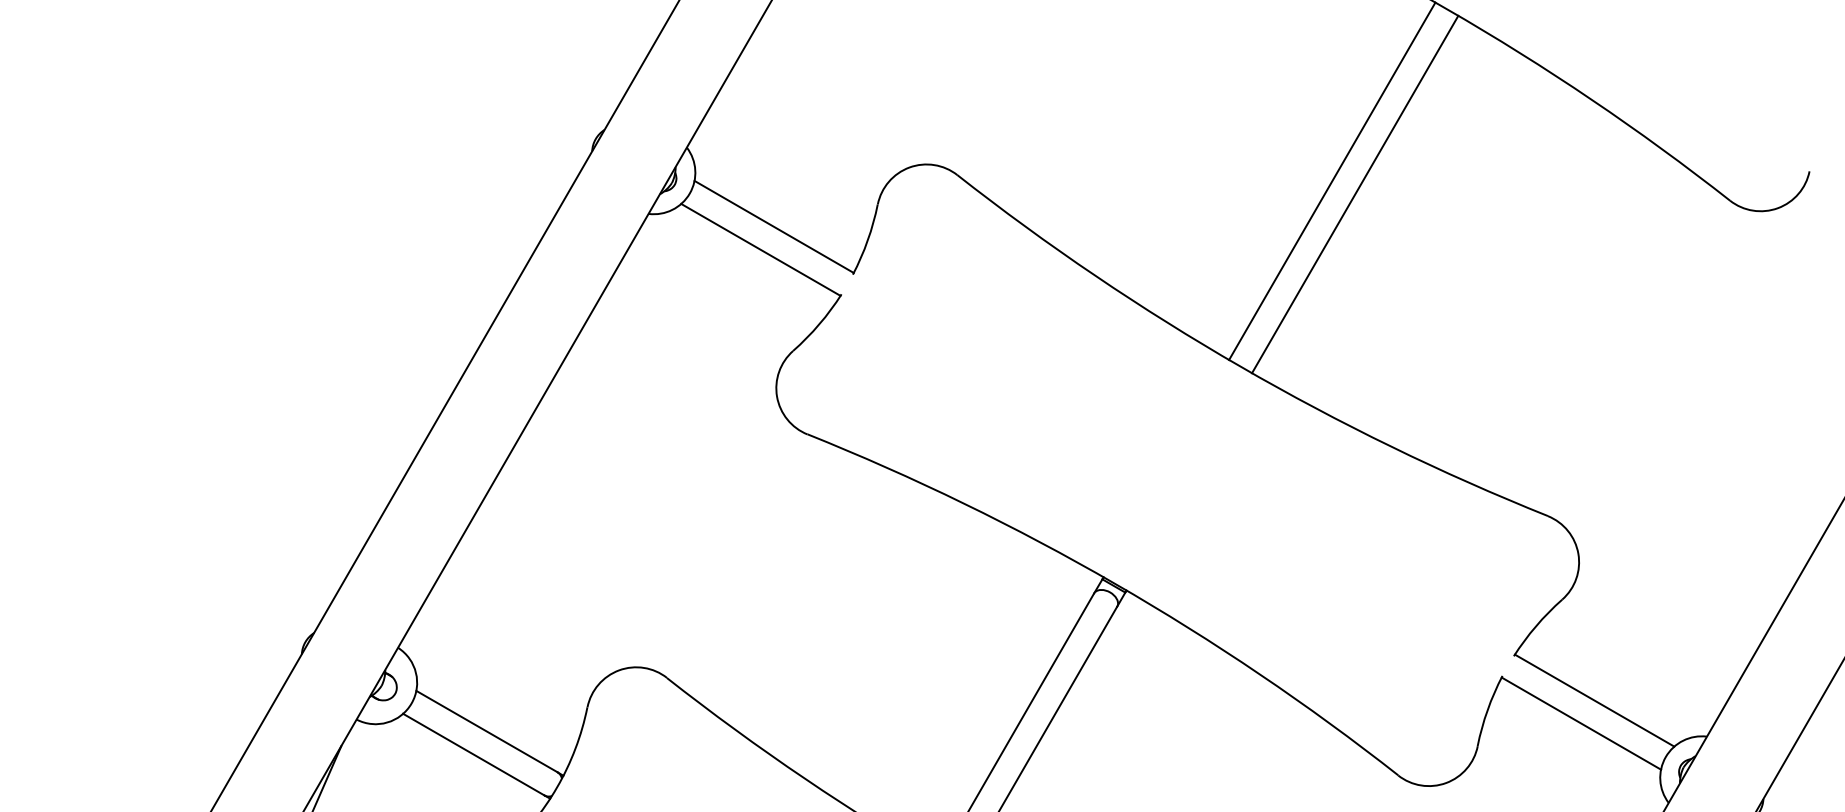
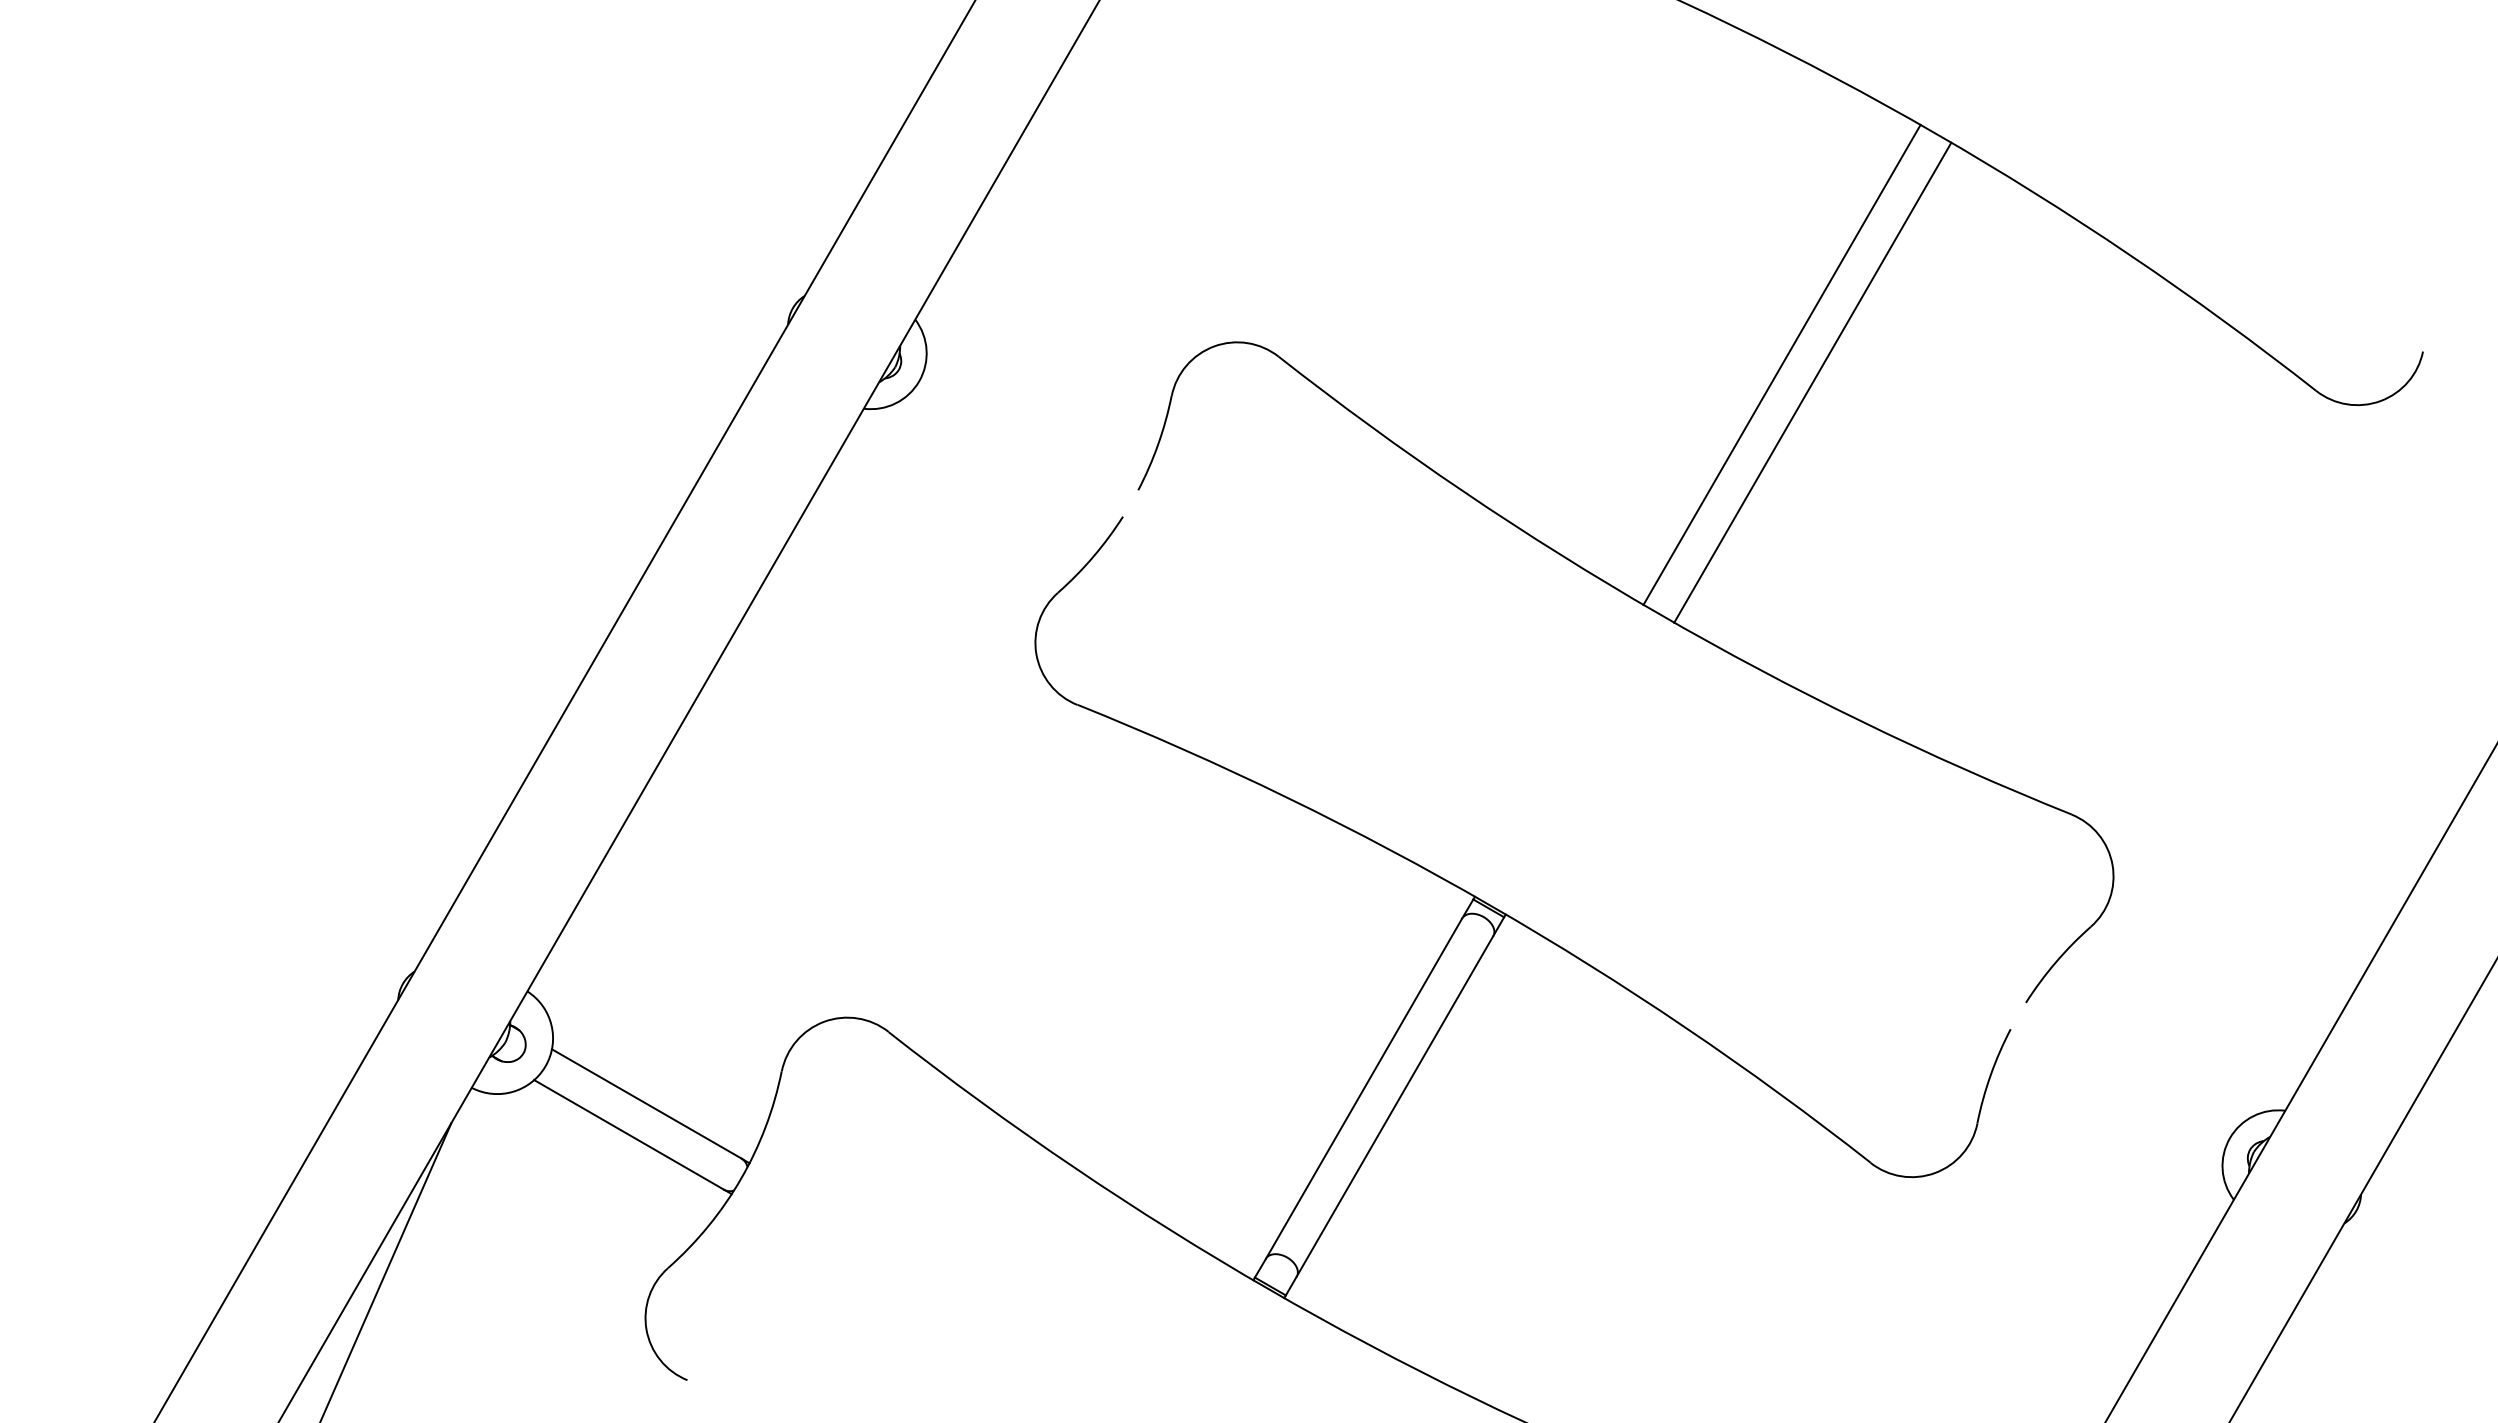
line: (774, 227) -> (1032, 426), removed
line: (760, 249) -> (1014, 456), removed
line: (1594, 700) -> (2134, 1062), removed
line: (1581, 723) -> (2116, 1093), removed

